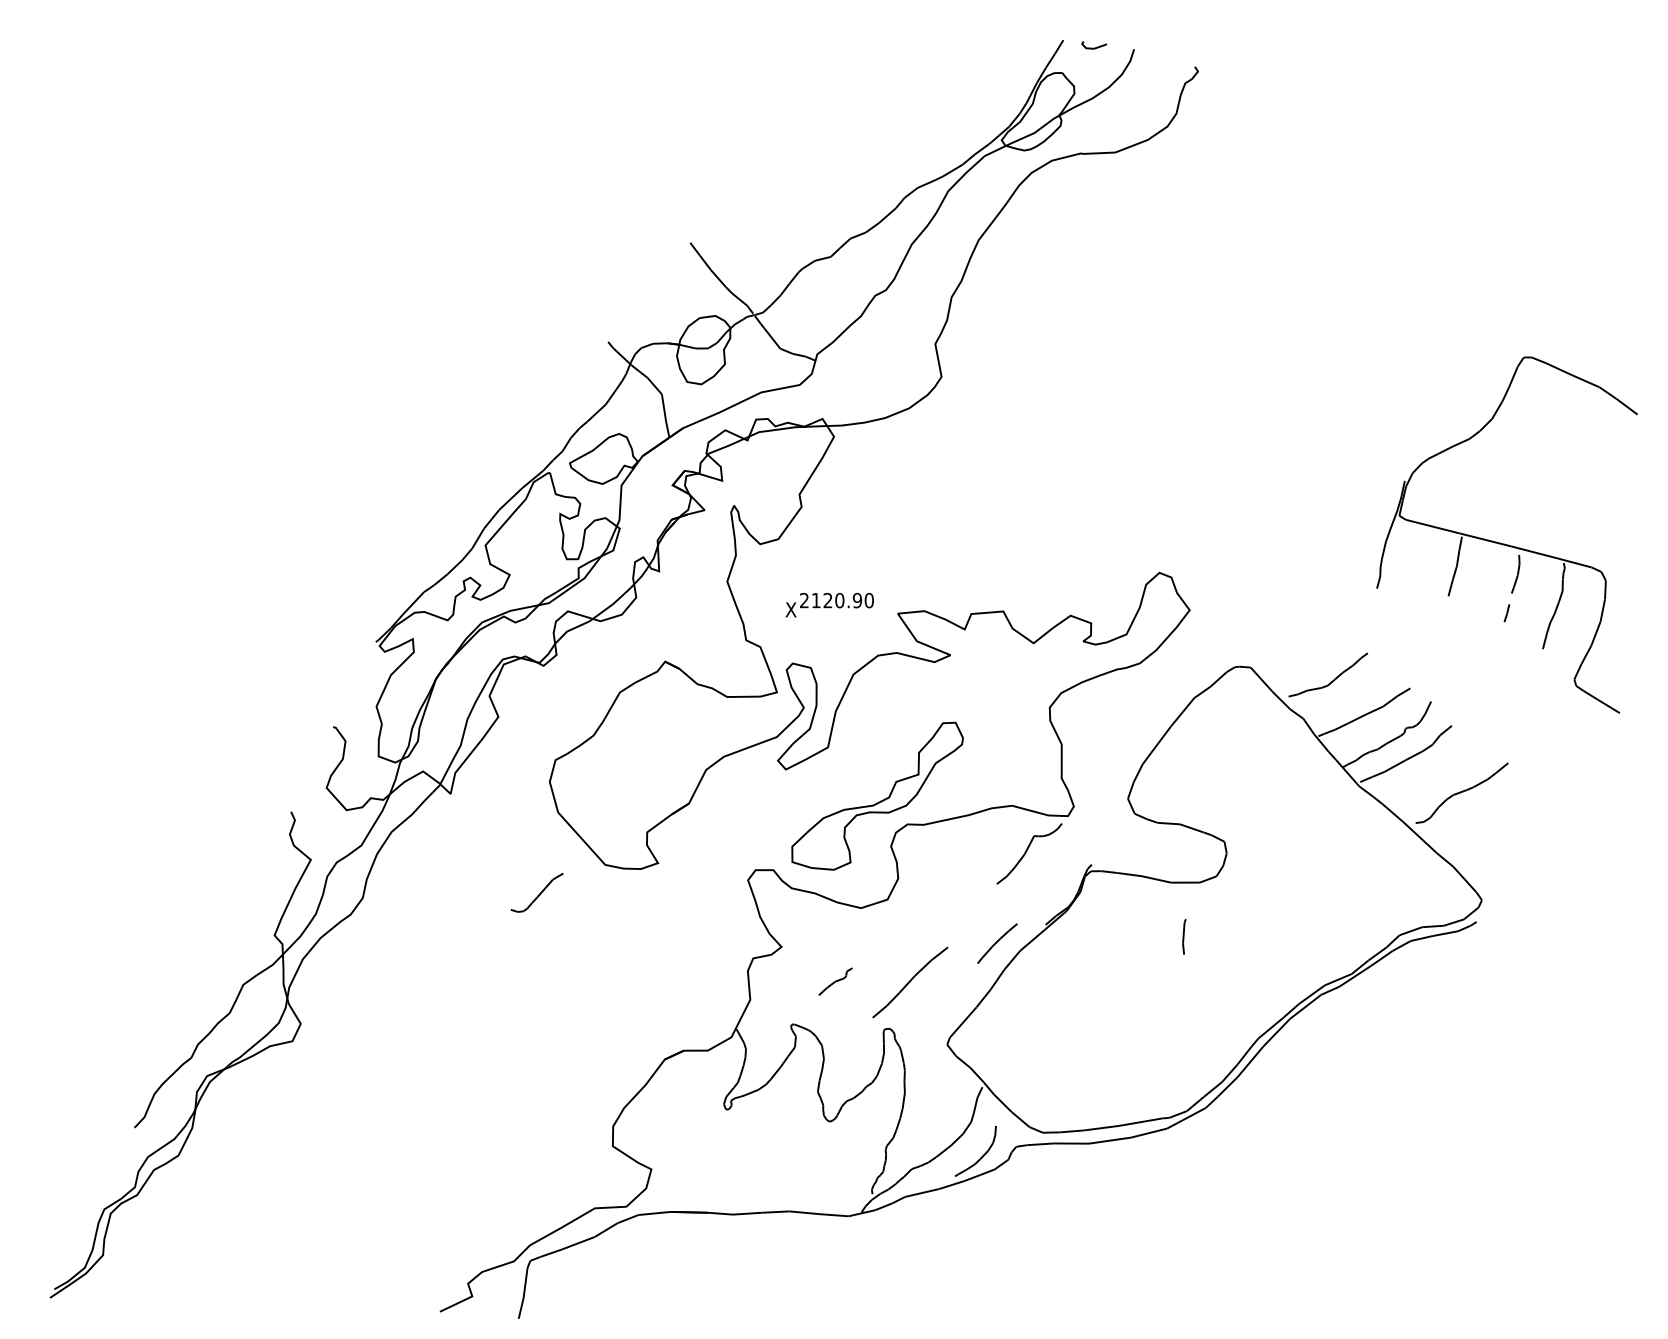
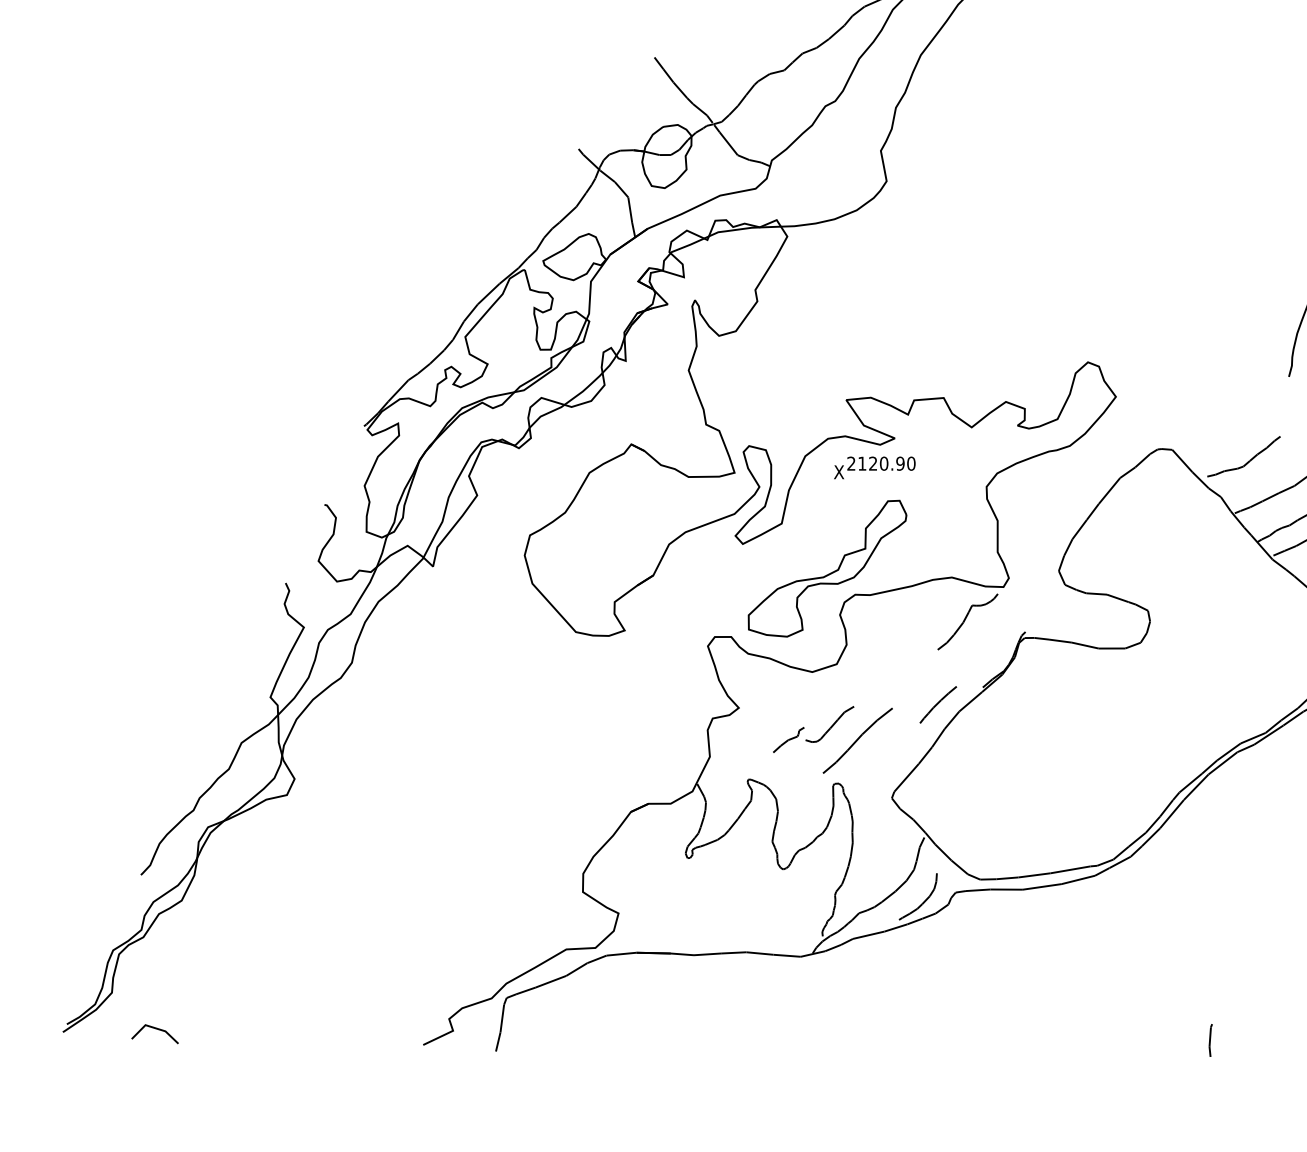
text: (829, 604) -> (874, 467), moved
curve: (538, 894) -> (831, 726), moved
line: (1184, 936) -> (1210, 1040), moved
line: (149, 1294) -> (154, 1029), added

